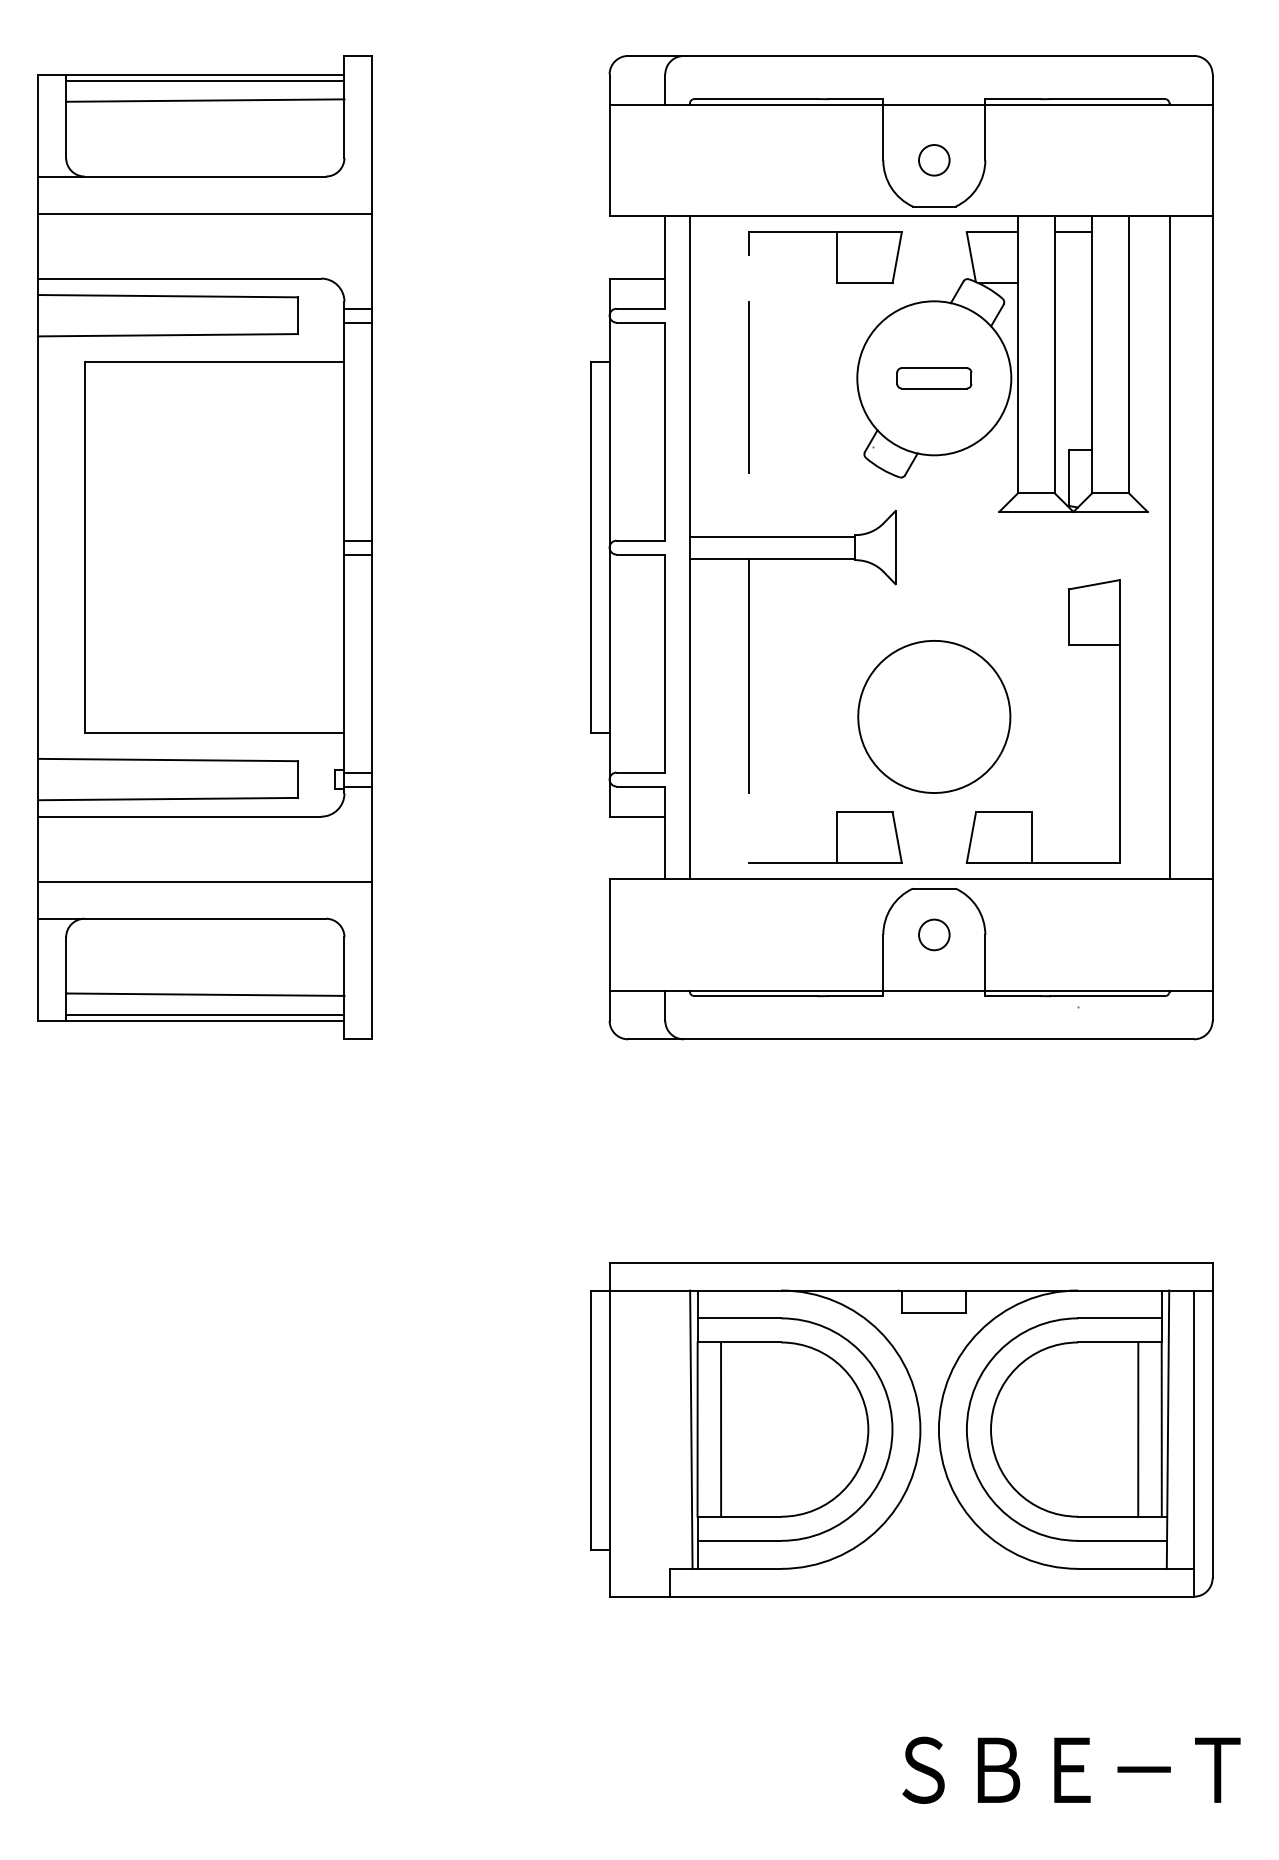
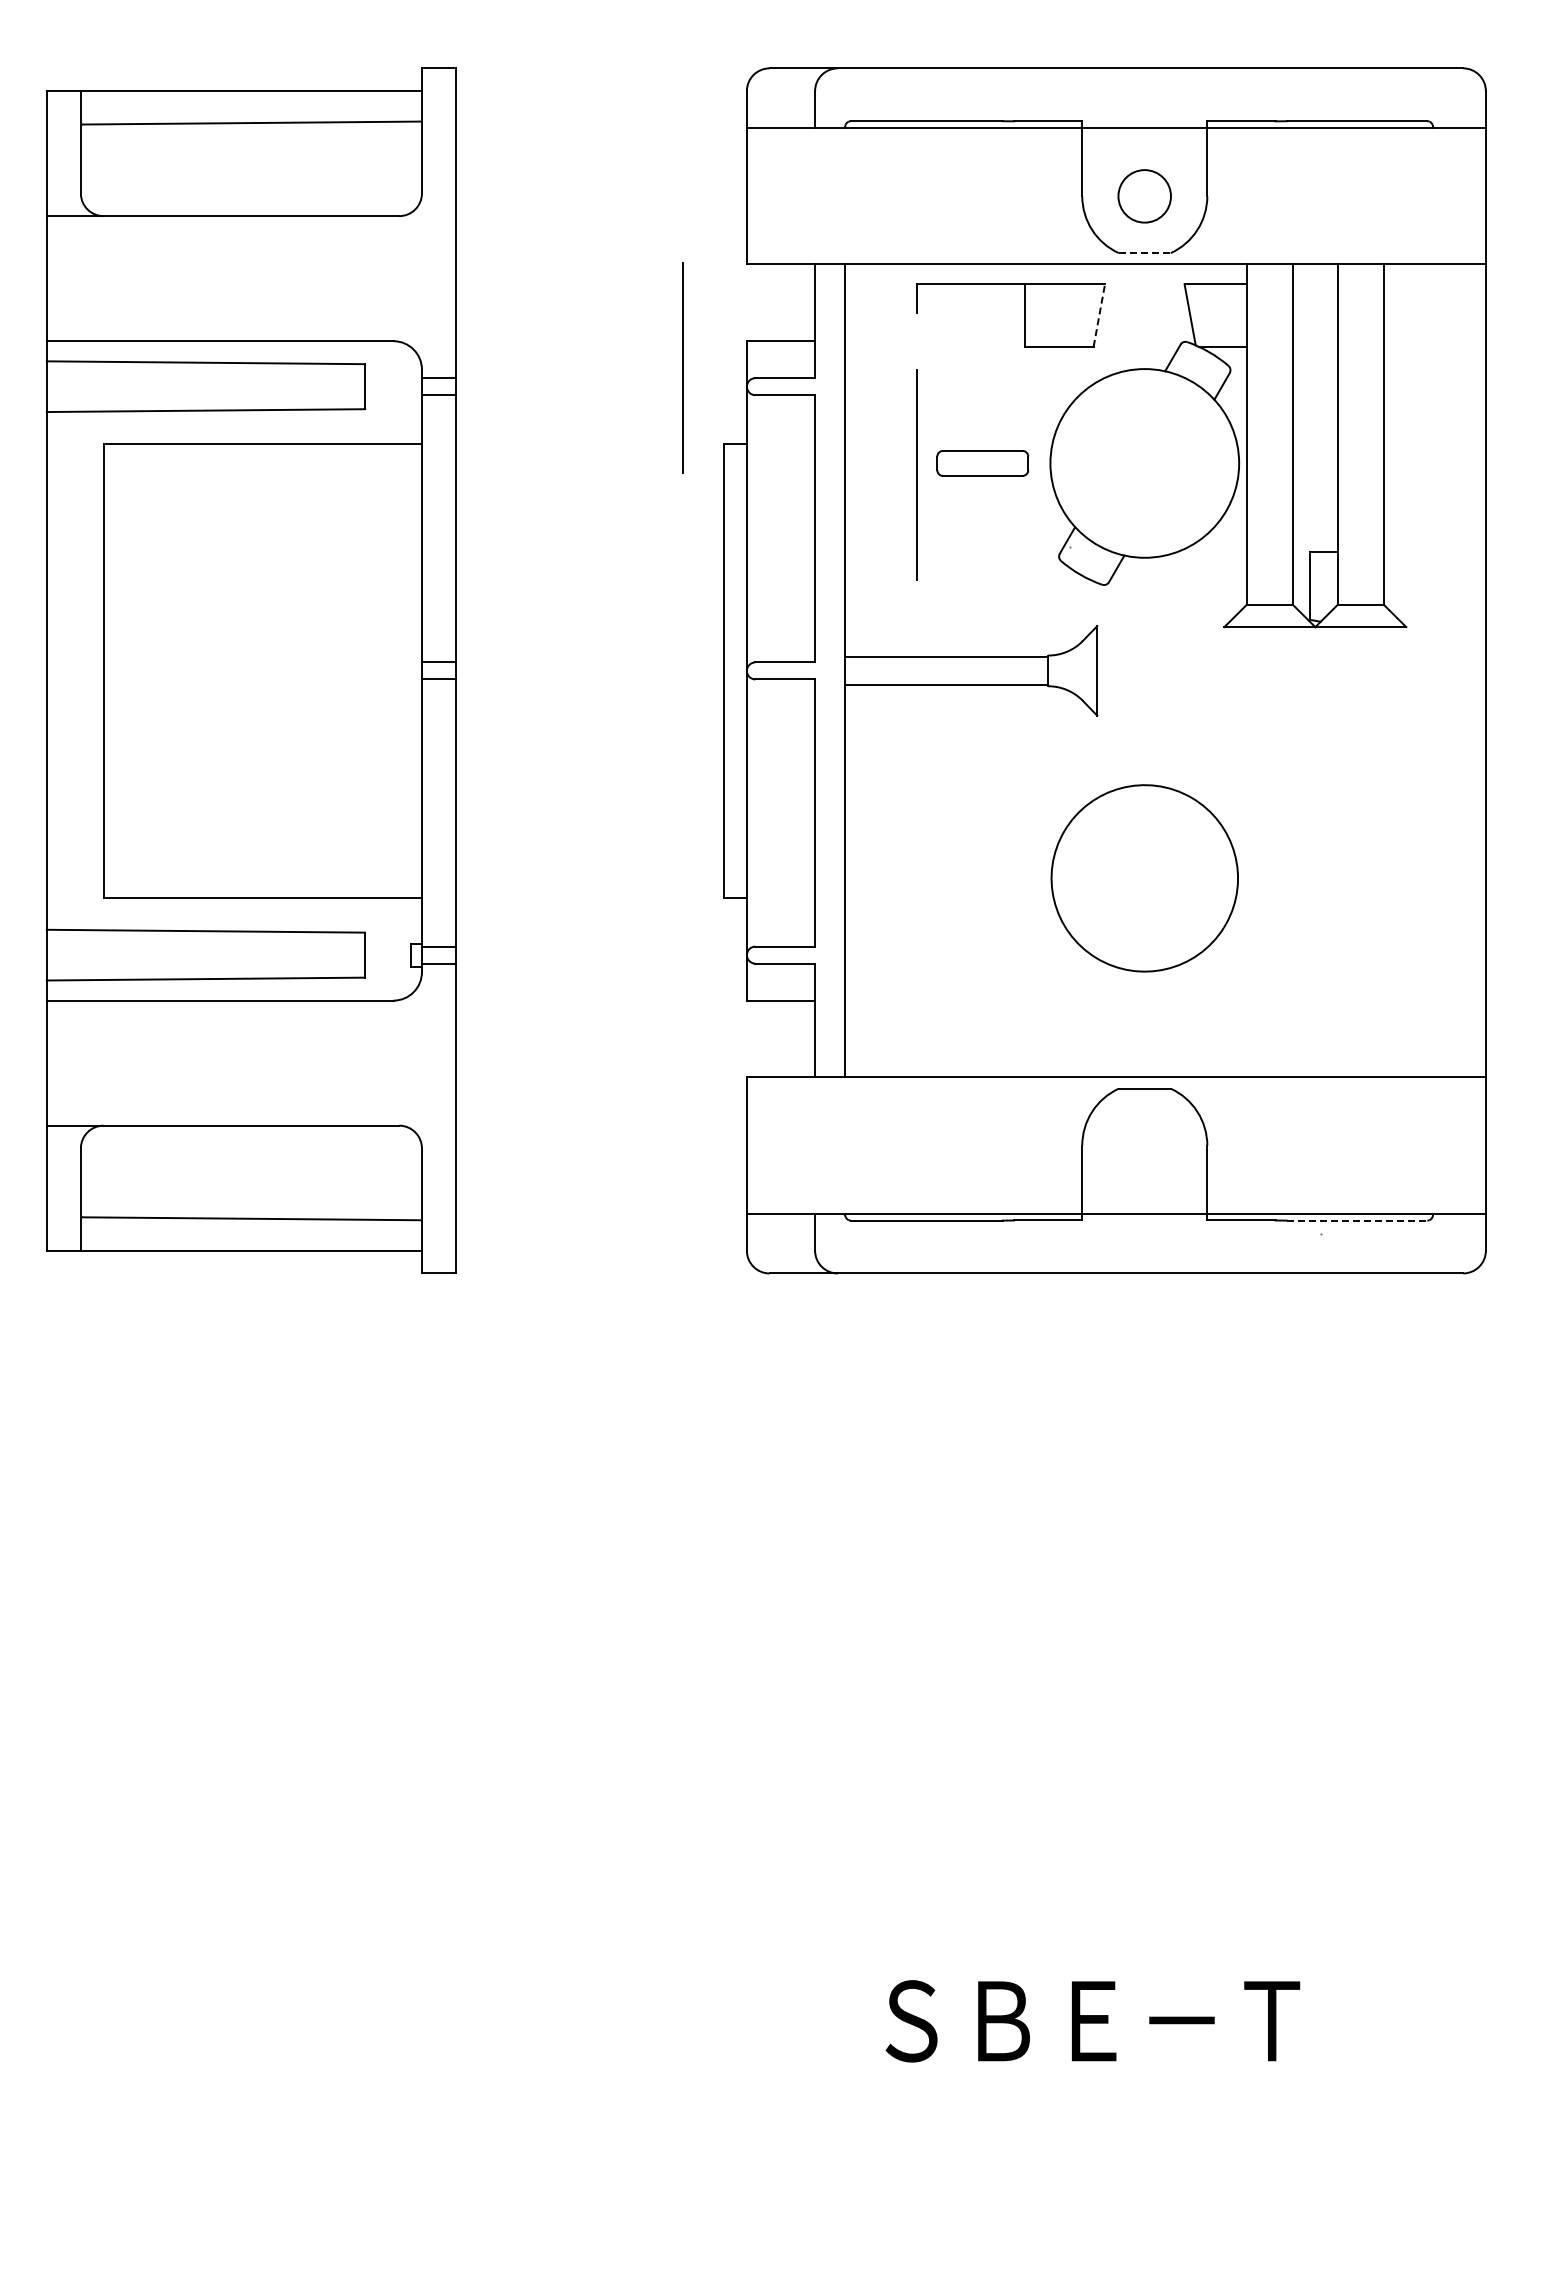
line: (204, 80) -> (250, 98), removed
circle: (934, 159) -> (1144, 195), size x1.4
line: (934, 207) -> (1145, 253), solid -> dashed
line: (205, 213) -> (251, 261), removed
line: (1073, 232) -> (1315, 284), removed
line: (897, 257) -> (1099, 315), solid -> dashed
line: (557, 300) -> (682, 367), added
part: (934, 378) -> (982, 463), moved
line: (1169, 547) -> (1433, 670), removed
line: (748, 676) -> (917, 828), removed
part: (1119, 721) -> (1371, 883), removed
part: (836, 837) -> (1024, 1026), removed
line: (205, 881) -> (251, 1080), removed
circle: (934, 934) -> (1144, 1145), removed
line: (1107, 996) -> (1357, 1220), solid -> dashed
line: (204, 1014) -> (250, 1243), removed
part: (901, 1429) -> (1104, 1751), removed
text: (1071, 1770) -> (1092, 2021), moved

